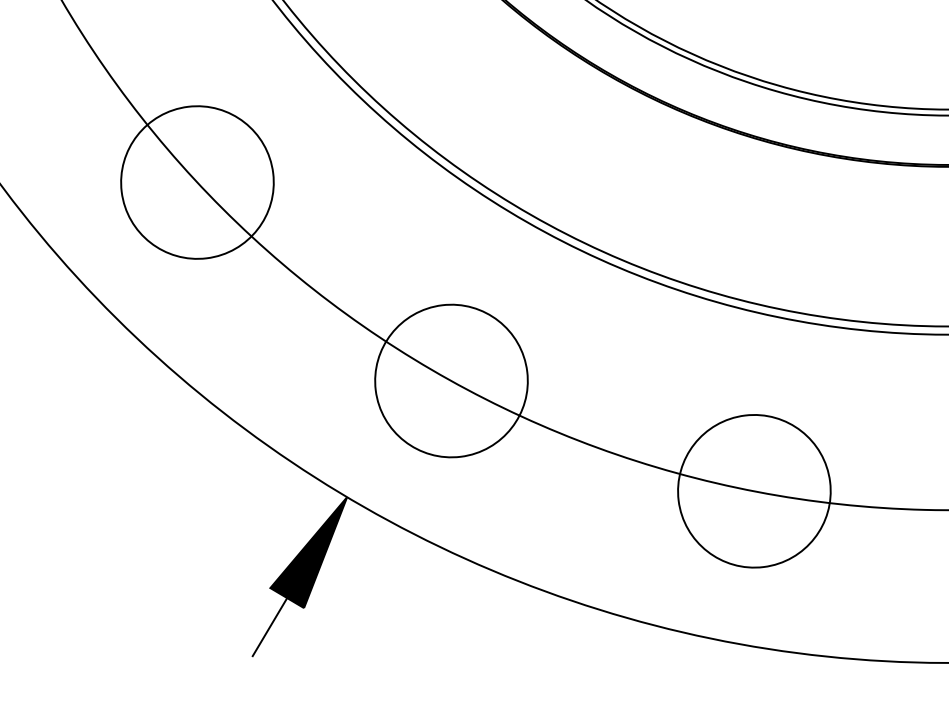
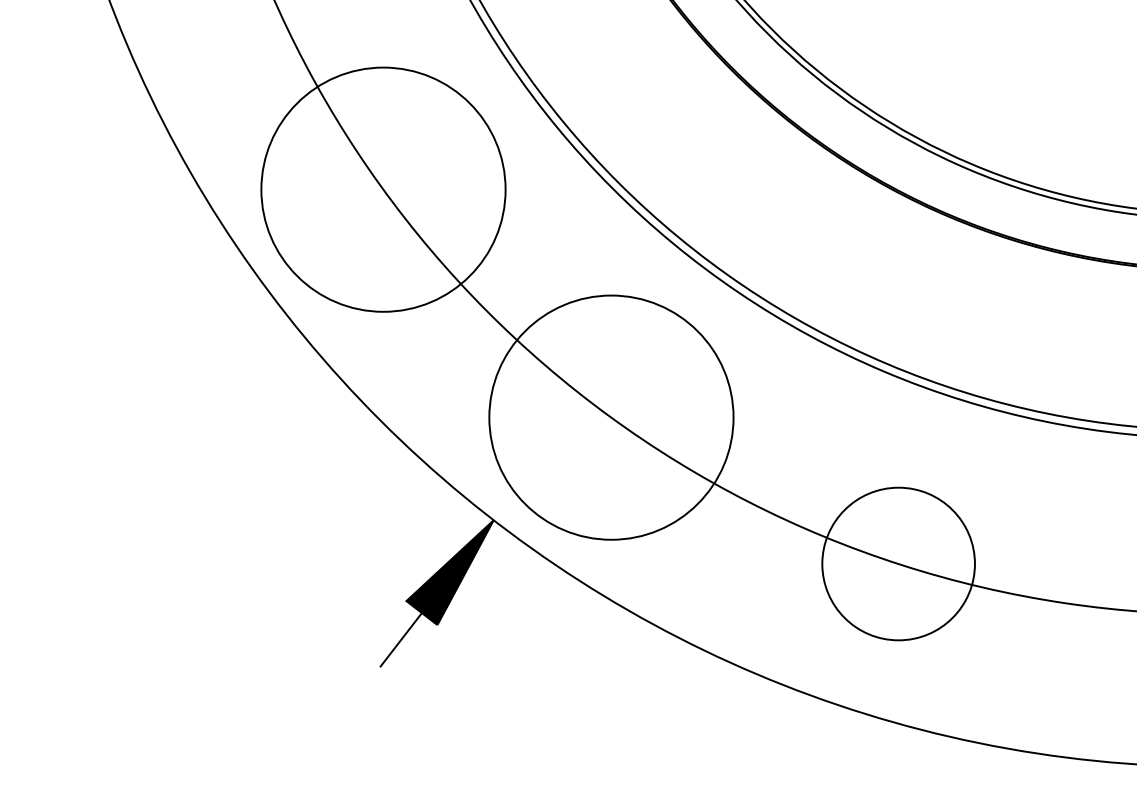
circle: (197, 182) -> (383, 189), size x1.6
circle: (451, 380) -> (611, 417), size x1.6

